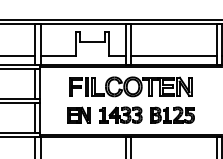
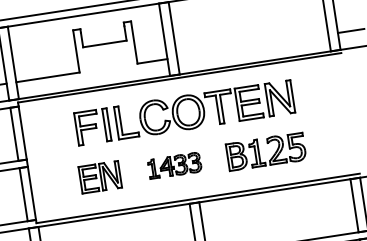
line: (173, 55) -> (251, 45), removed
part: (120, 114) -> (173, 164), size x0.7

